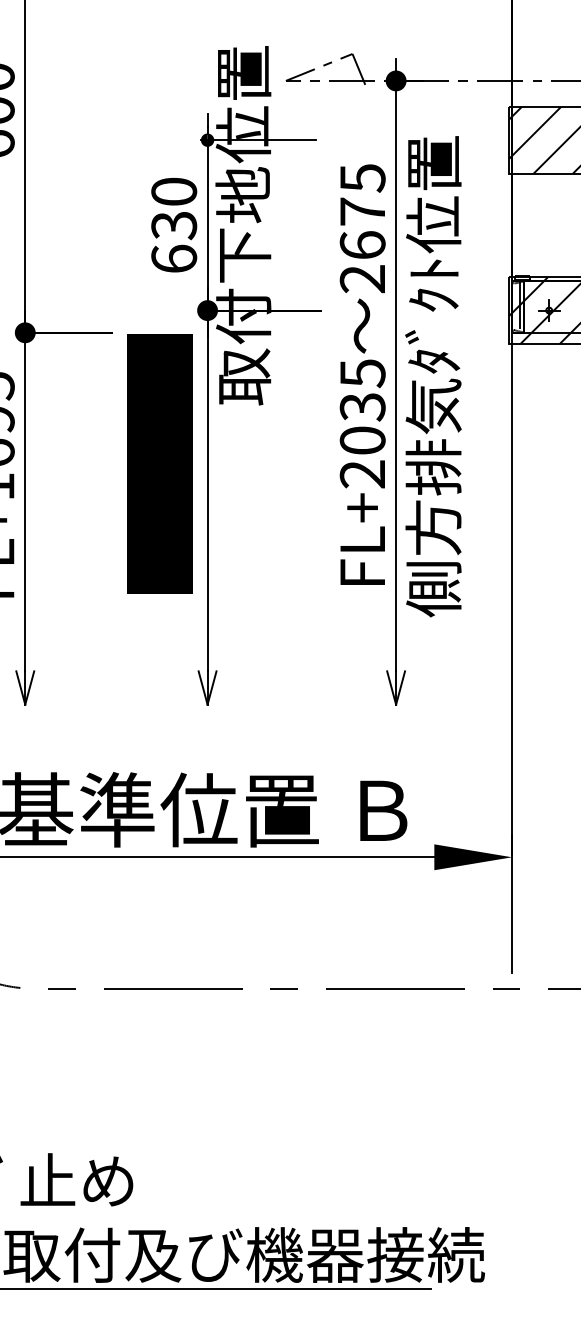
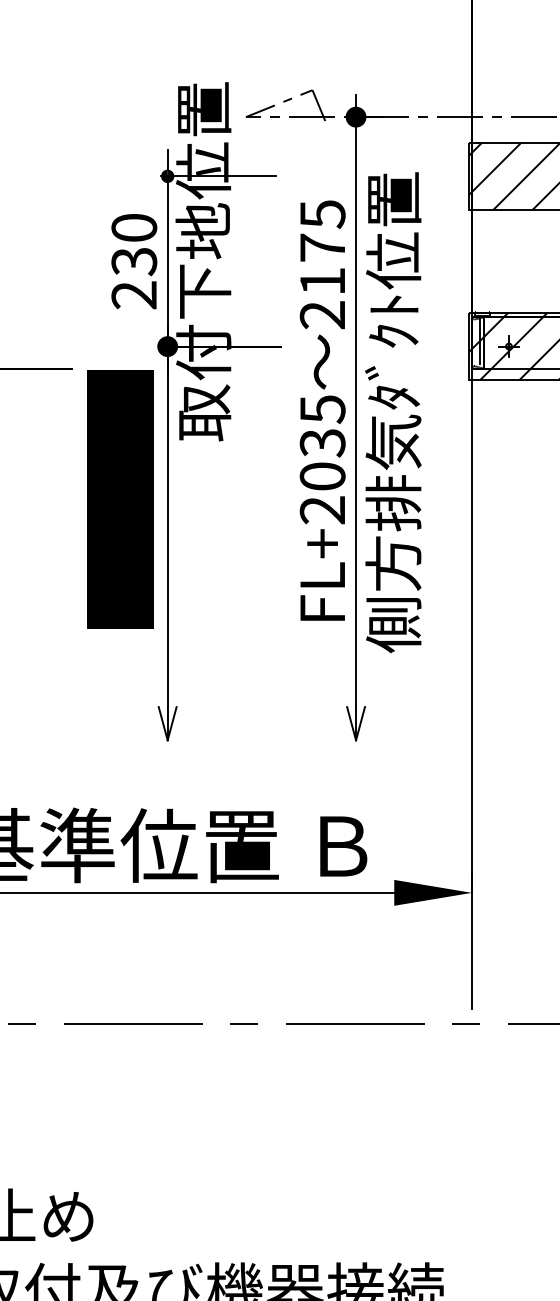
text: (362, 244) -> (322, 280), 2675 -> 2175
text: (174, 258) -> (134, 294), 630 -> 230

